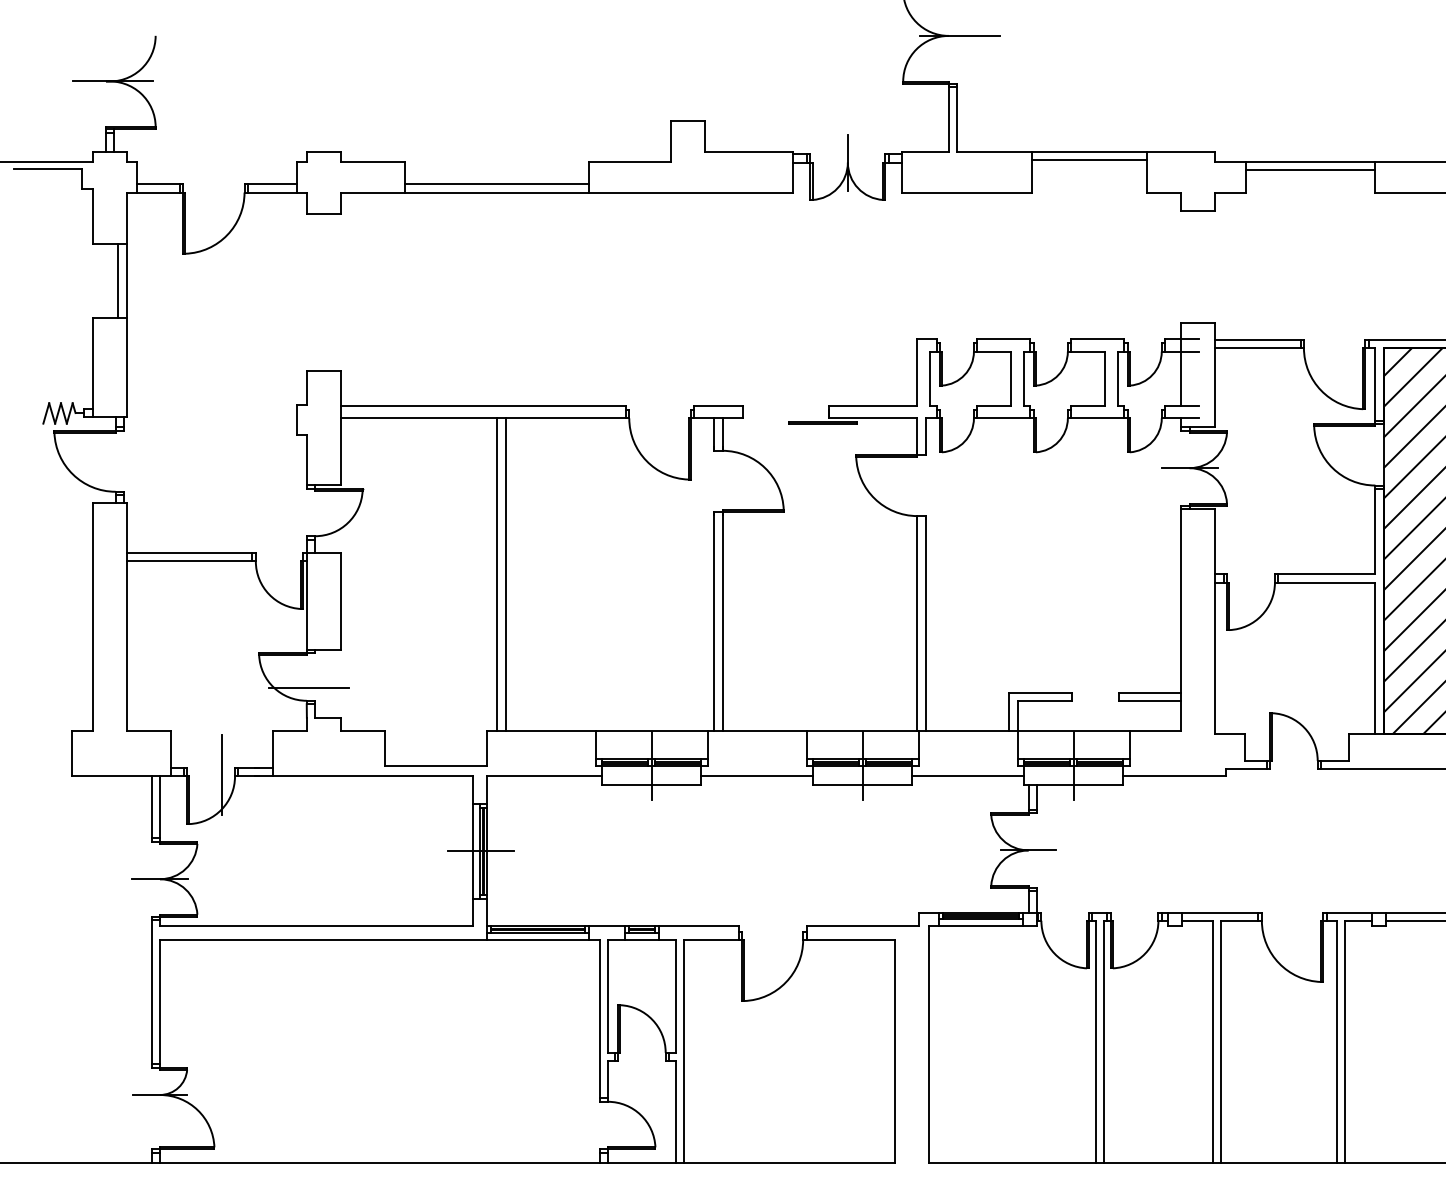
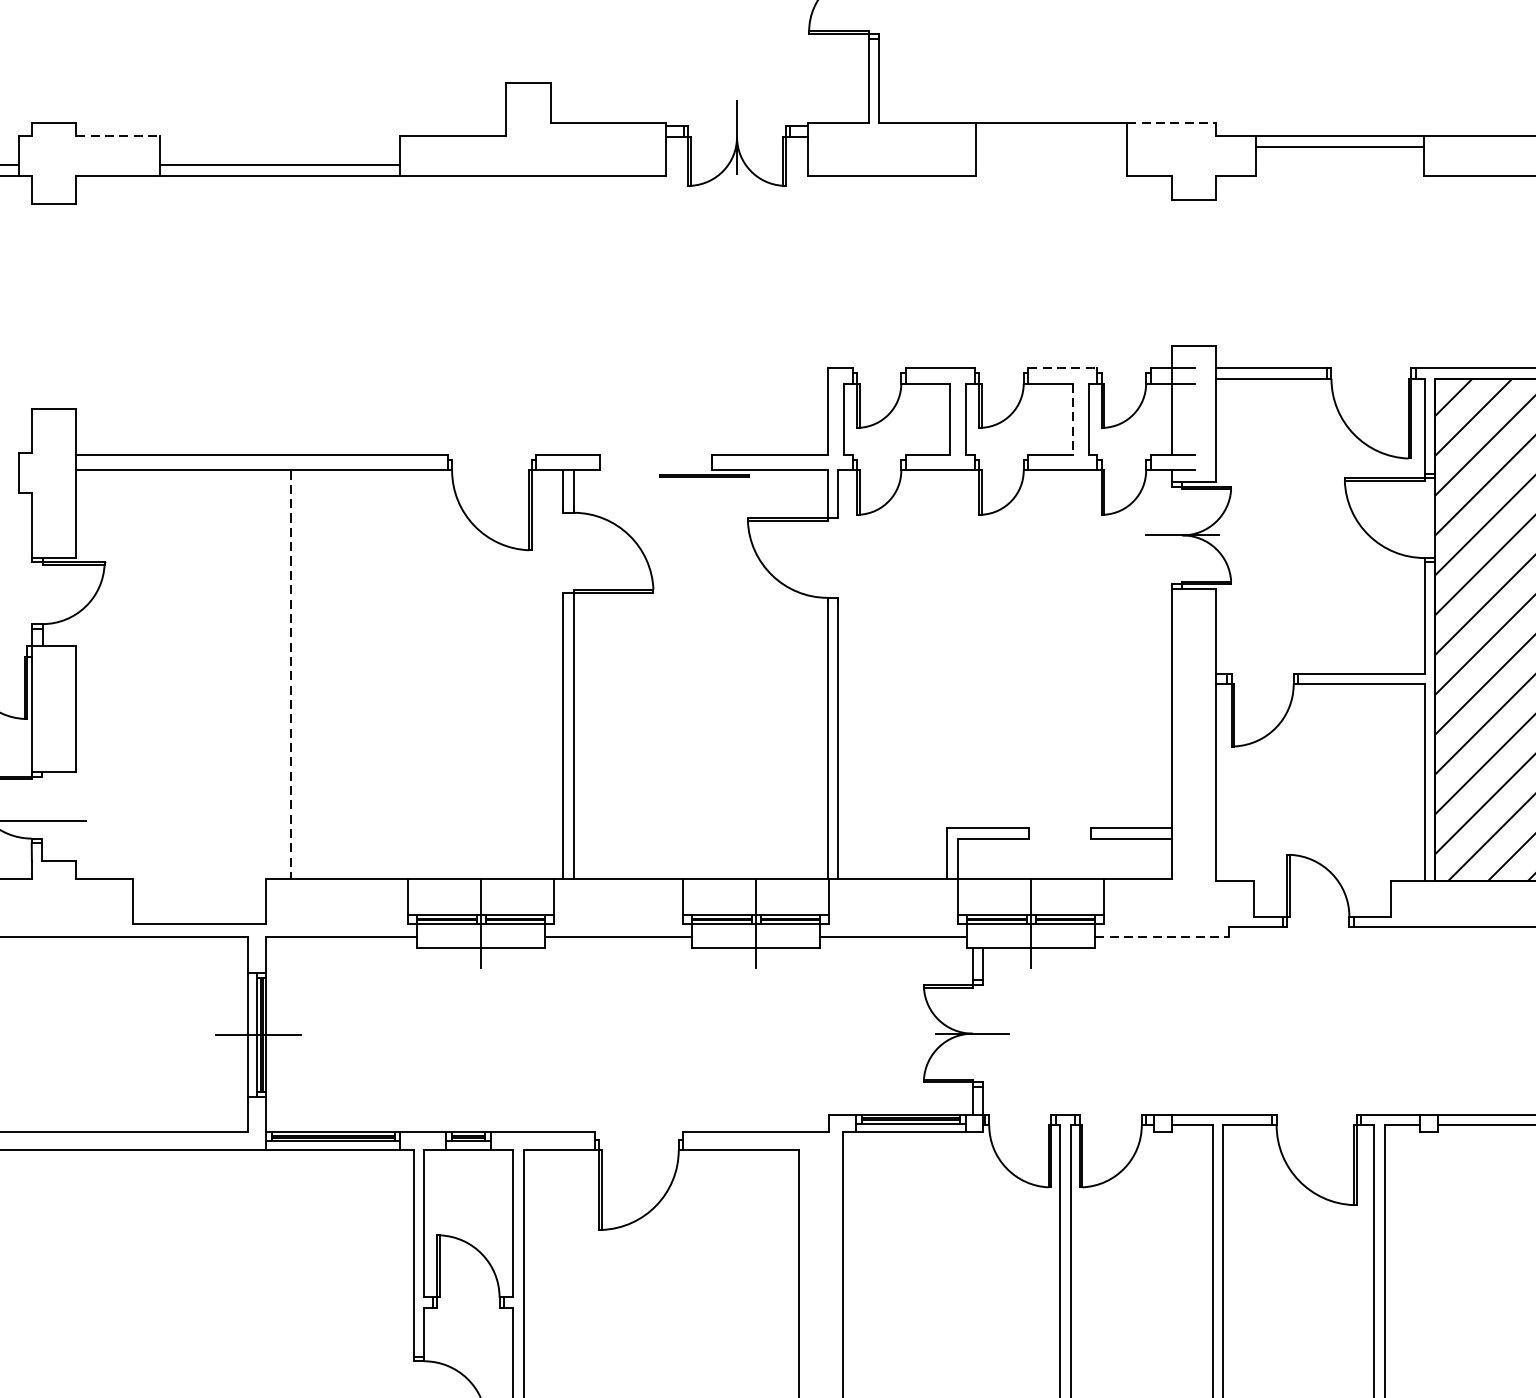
line: (1181, 151) -> (1171, 122), solid -> dashed
line: (1089, 159) -> (1051, 133), removed
line: (373, 161) -> (118, 135), solid -> dashed
line: (1097, 339) -> (1062, 367), solid -> dashed
line: (1105, 379) -> (1072, 419), solid -> dashed
line: (497, 574) -> (280, 674), removed
line: (505, 574) -> (290, 674), solid -> dashed
line: (1174, 776) -> (1162, 937), solid -> dashed

